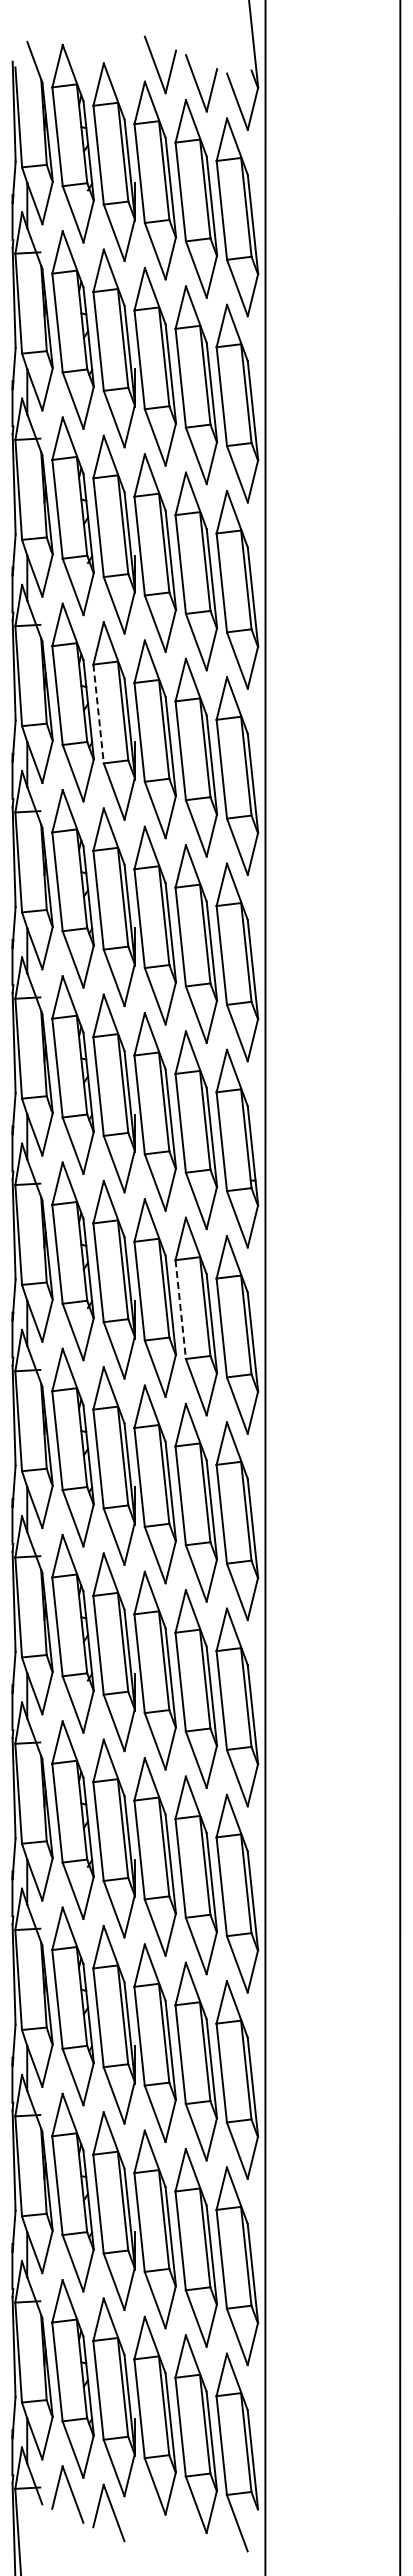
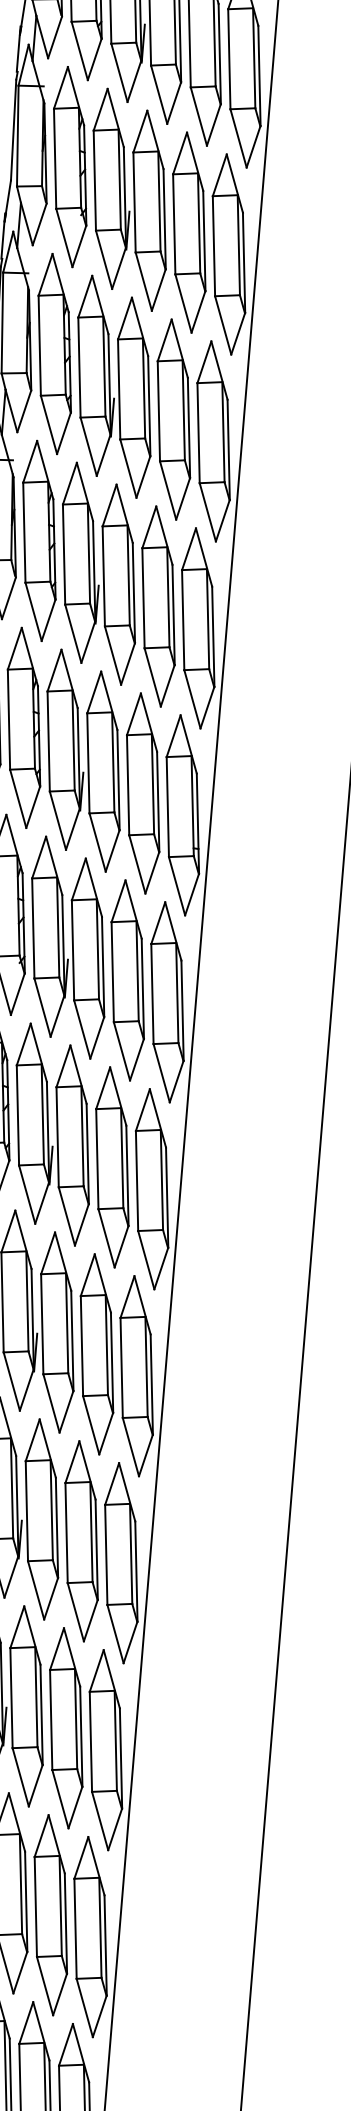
line: (98, 714) -> (79, 368), dashed -> solid
line: (180, 1309) -> (112, 972), dashed -> solid

